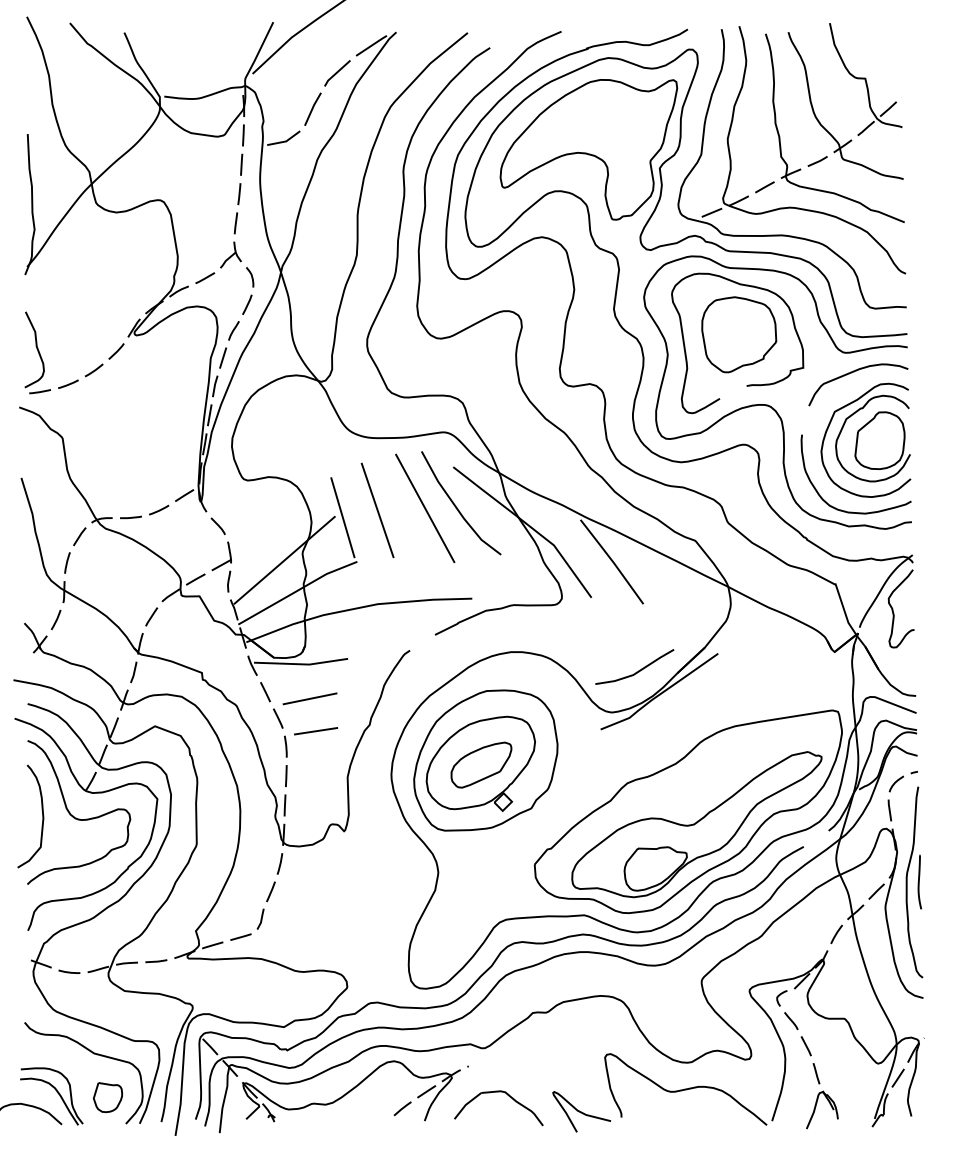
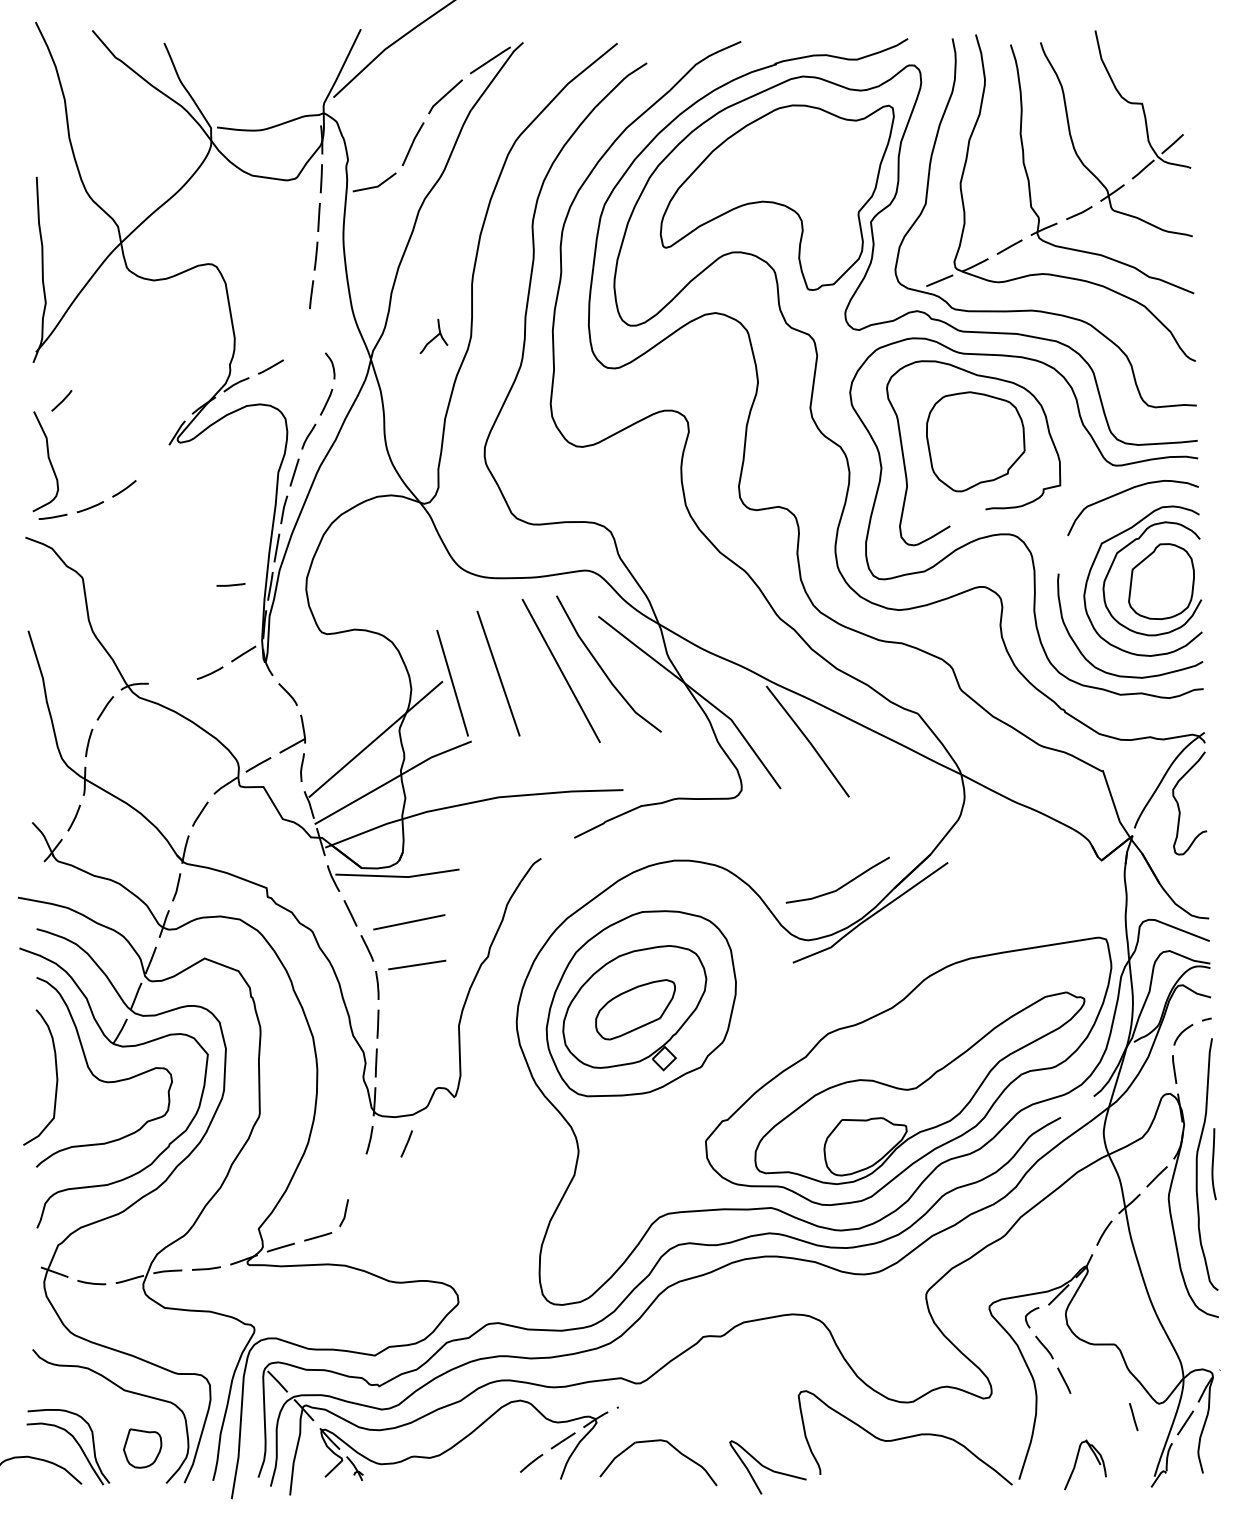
part: (230, 254) -> (433, 336), moved
line: (116, 351) -> (61, 400), moved
line: (130, 517) -> (230, 584), moved
line: (270, 891) -> (406, 1143), moved
line: (816, 1074) -> (1133, 1417), moved

